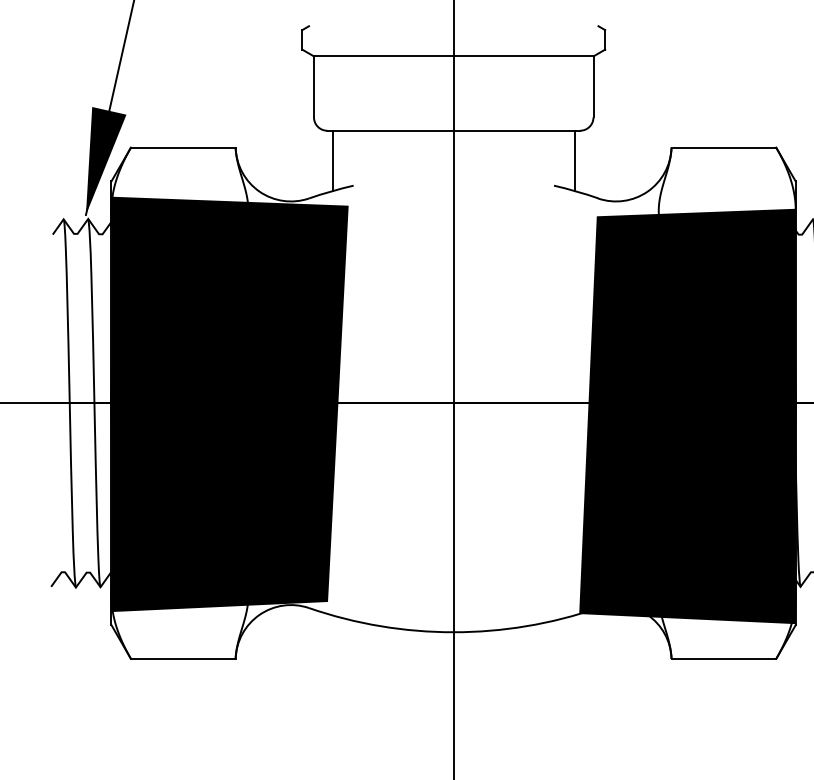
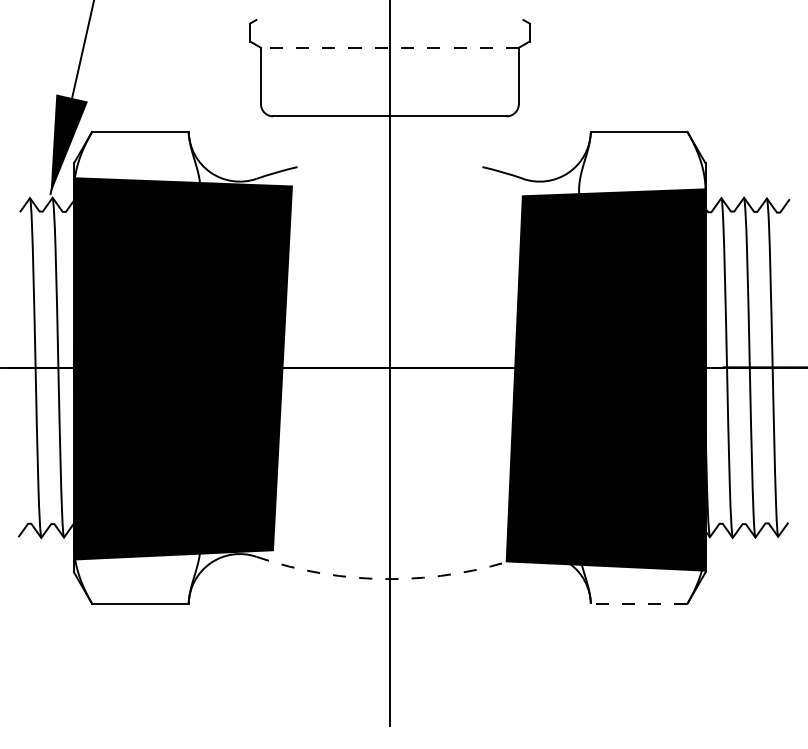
line: (453, 56) -> (389, 47), solid -> dashed
line: (332, 161) -> (278, 144), removed
line: (575, 161) -> (502, 144), removed
arc: (453, 632) -> (389, 579), solid -> dashed
line: (723, 658) -> (638, 603), solid -> dashed

